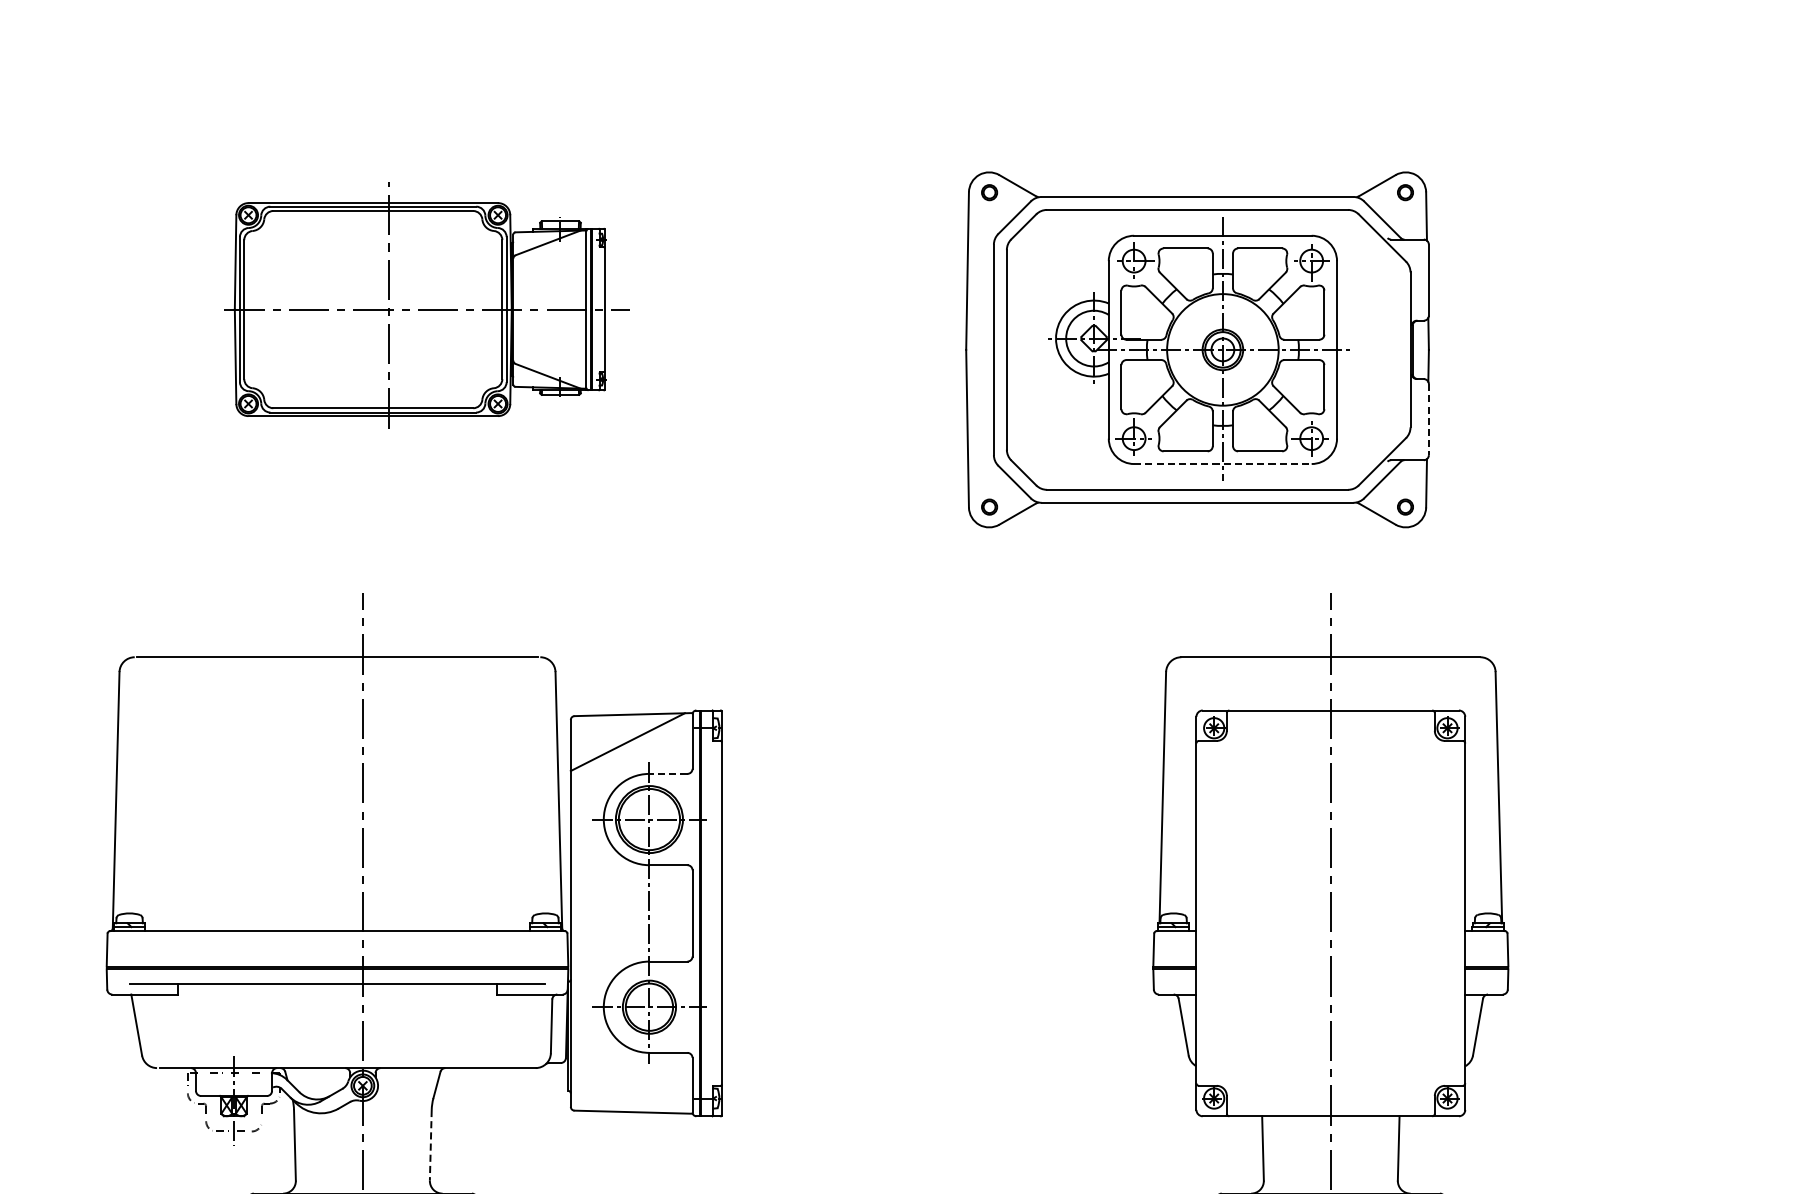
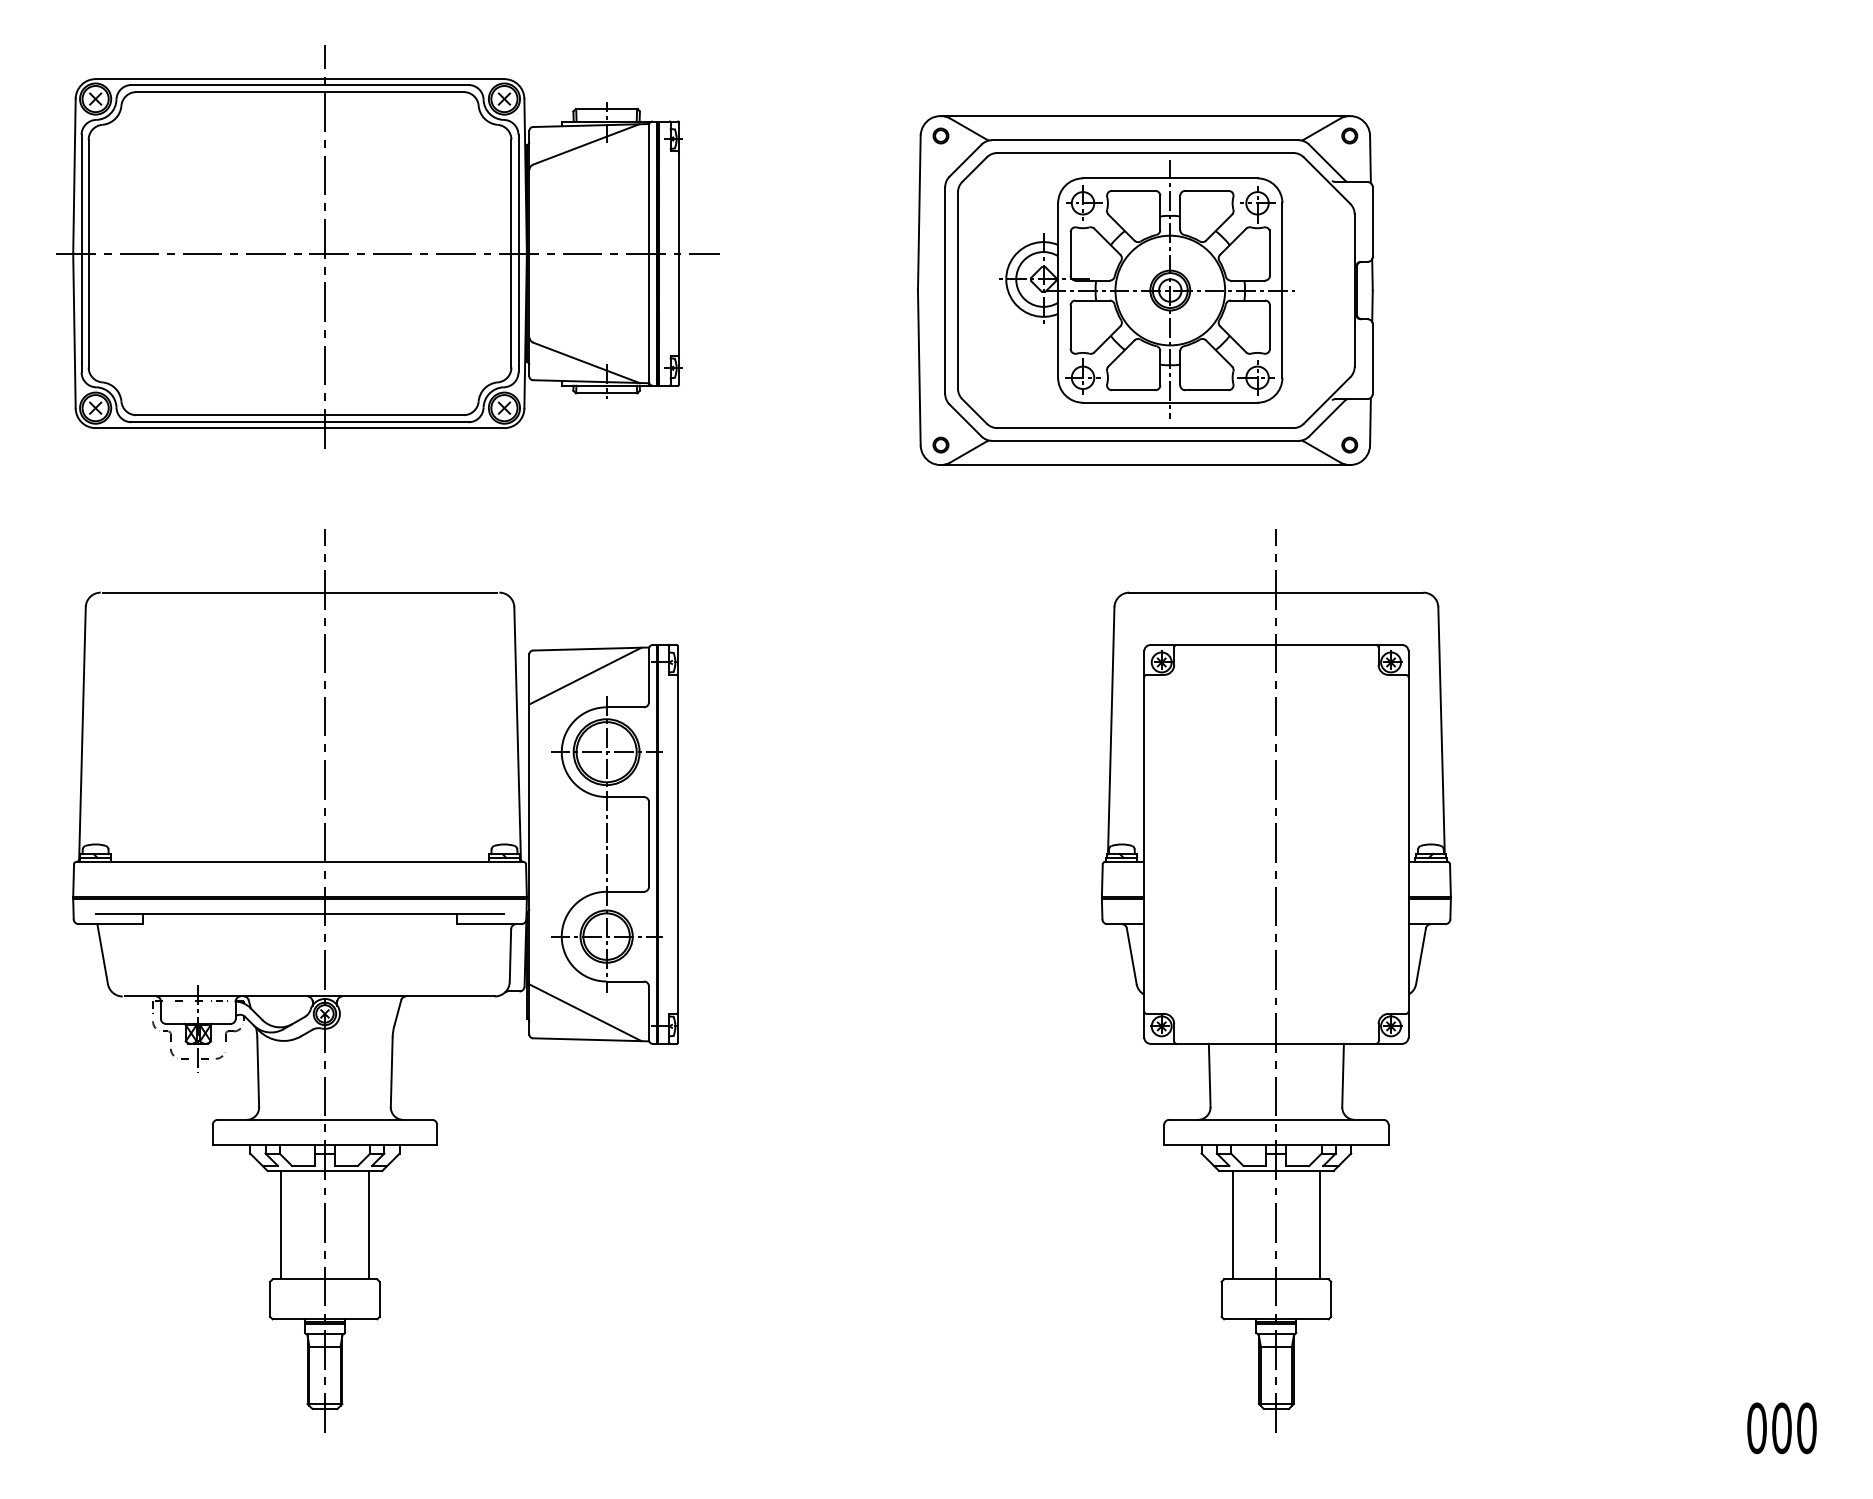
line: (1196, 172) -> (1144, 116), added
part: (426, 305) -> (387, 246), size x1.67
line: (1428, 420) -> (1372, 359), dashed -> solid
line: (1223, 463) -> (1170, 402), dashed -> solid
line: (1196, 527) -> (1144, 465), added
line: (668, 774) -> (625, 707), dashed -> solid
line: (627, 1084) -> (585, 1012), added
line: (430, 1145) -> (391, 1072), dashed -> solid

